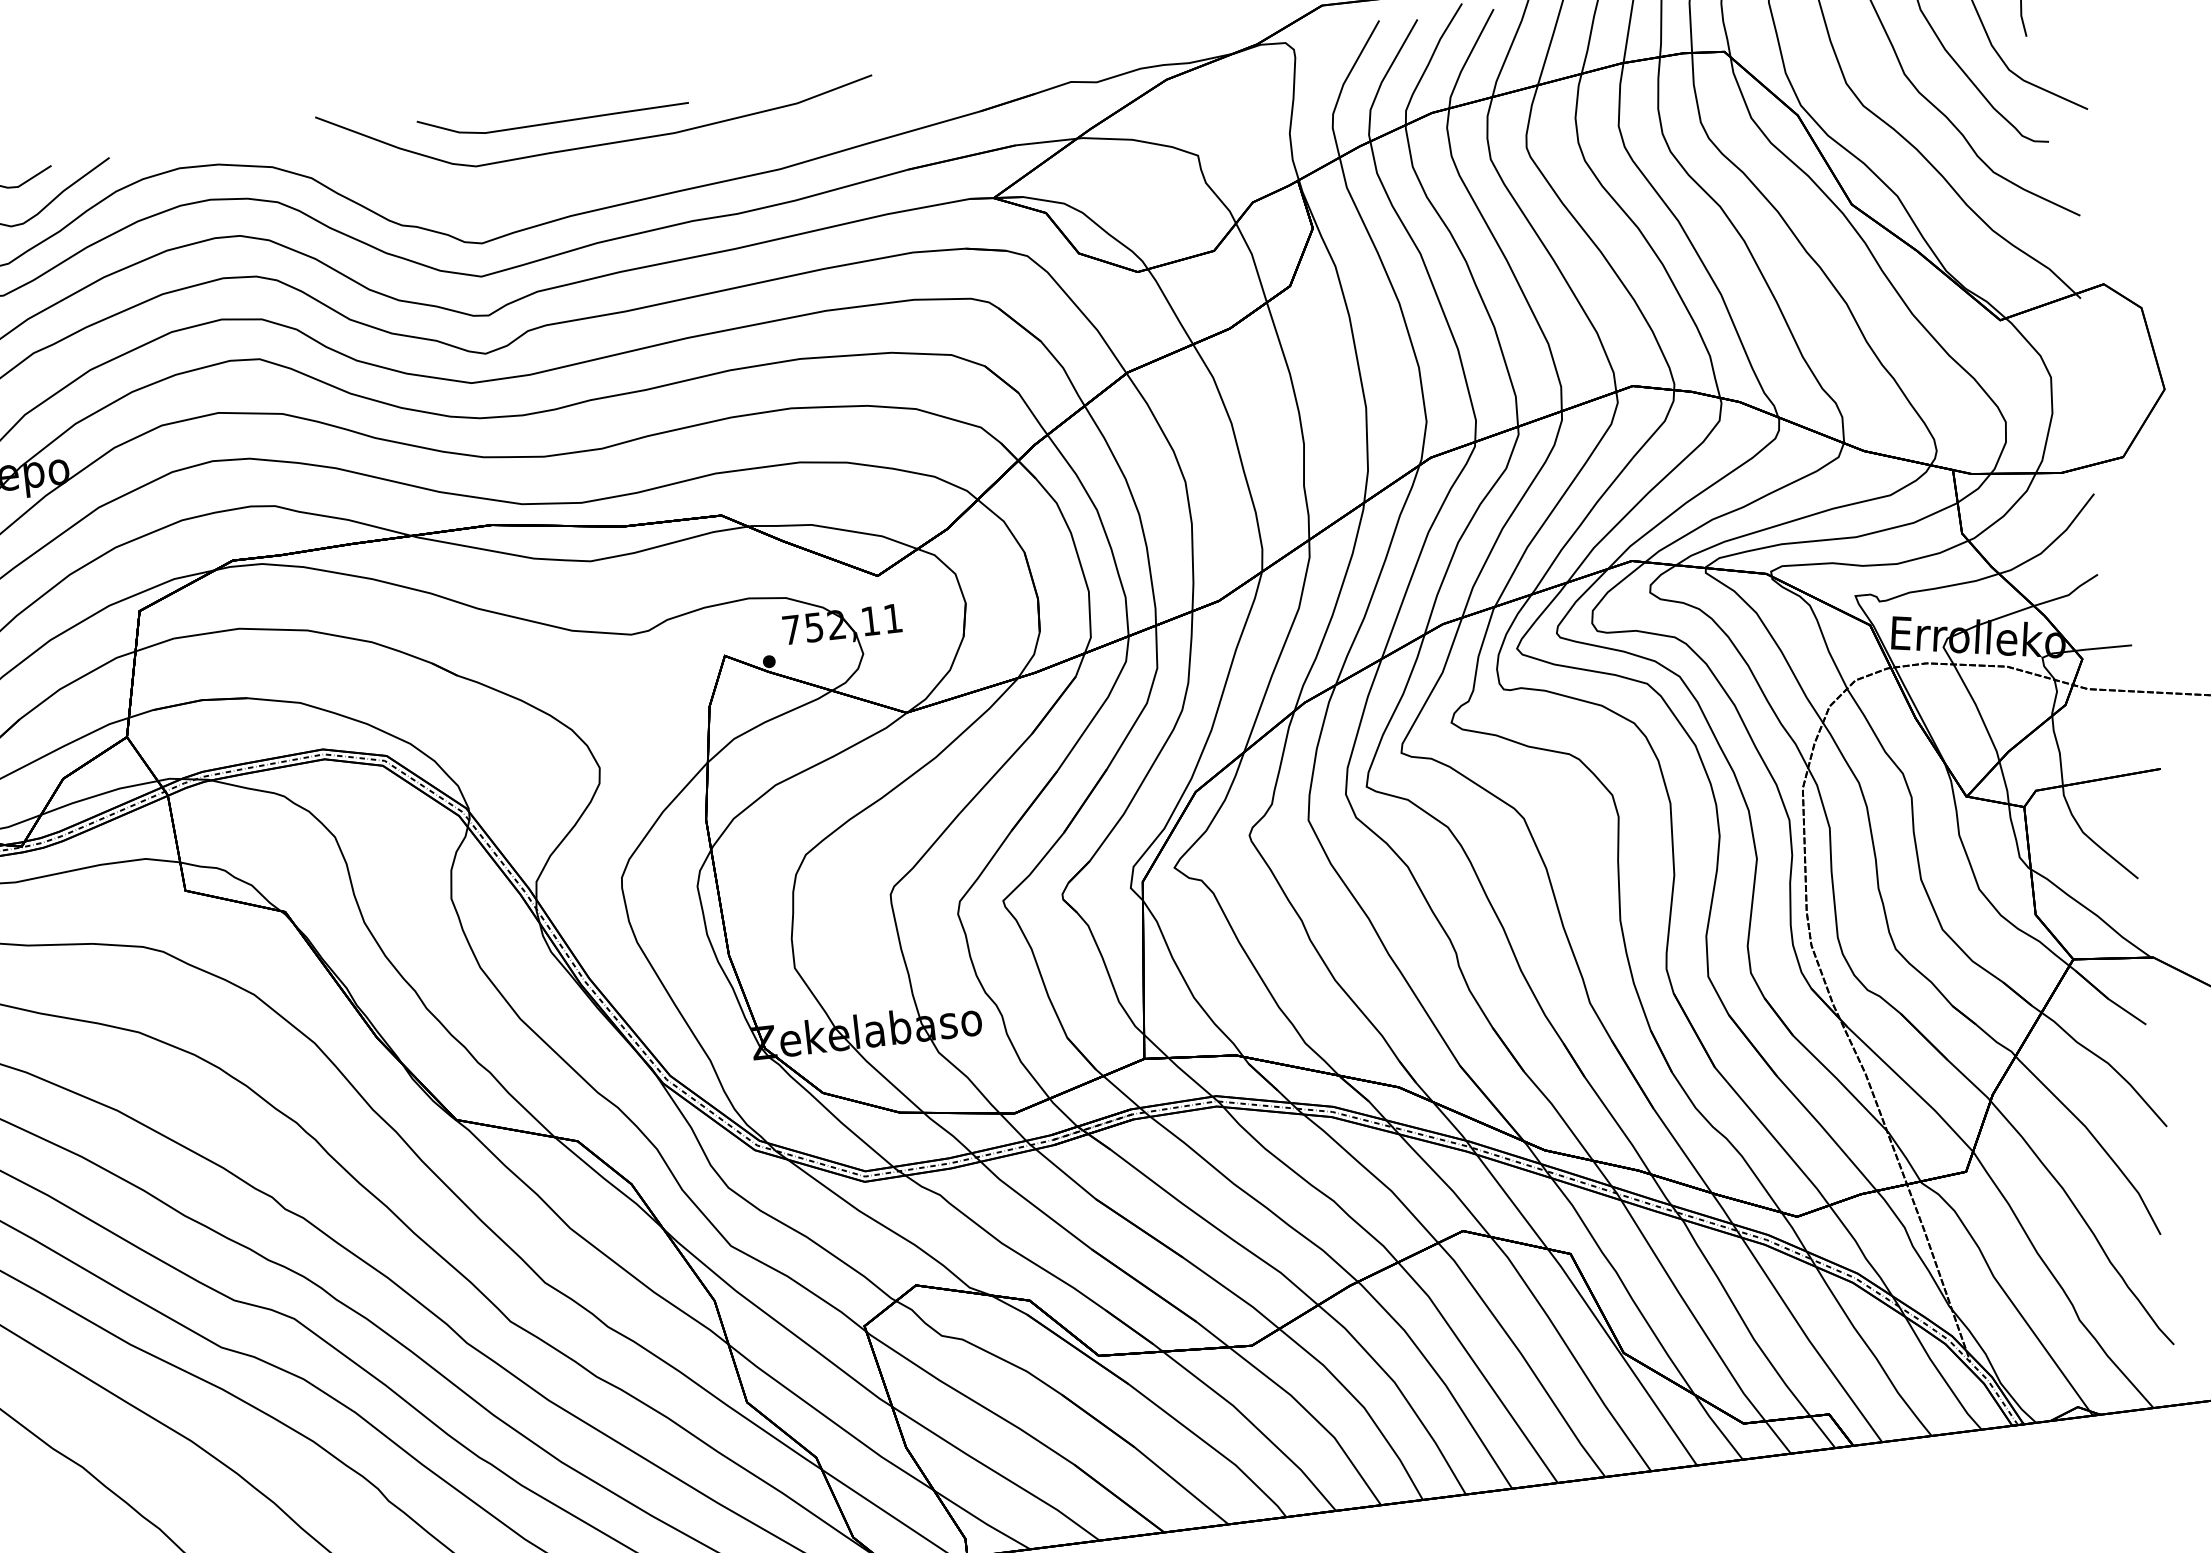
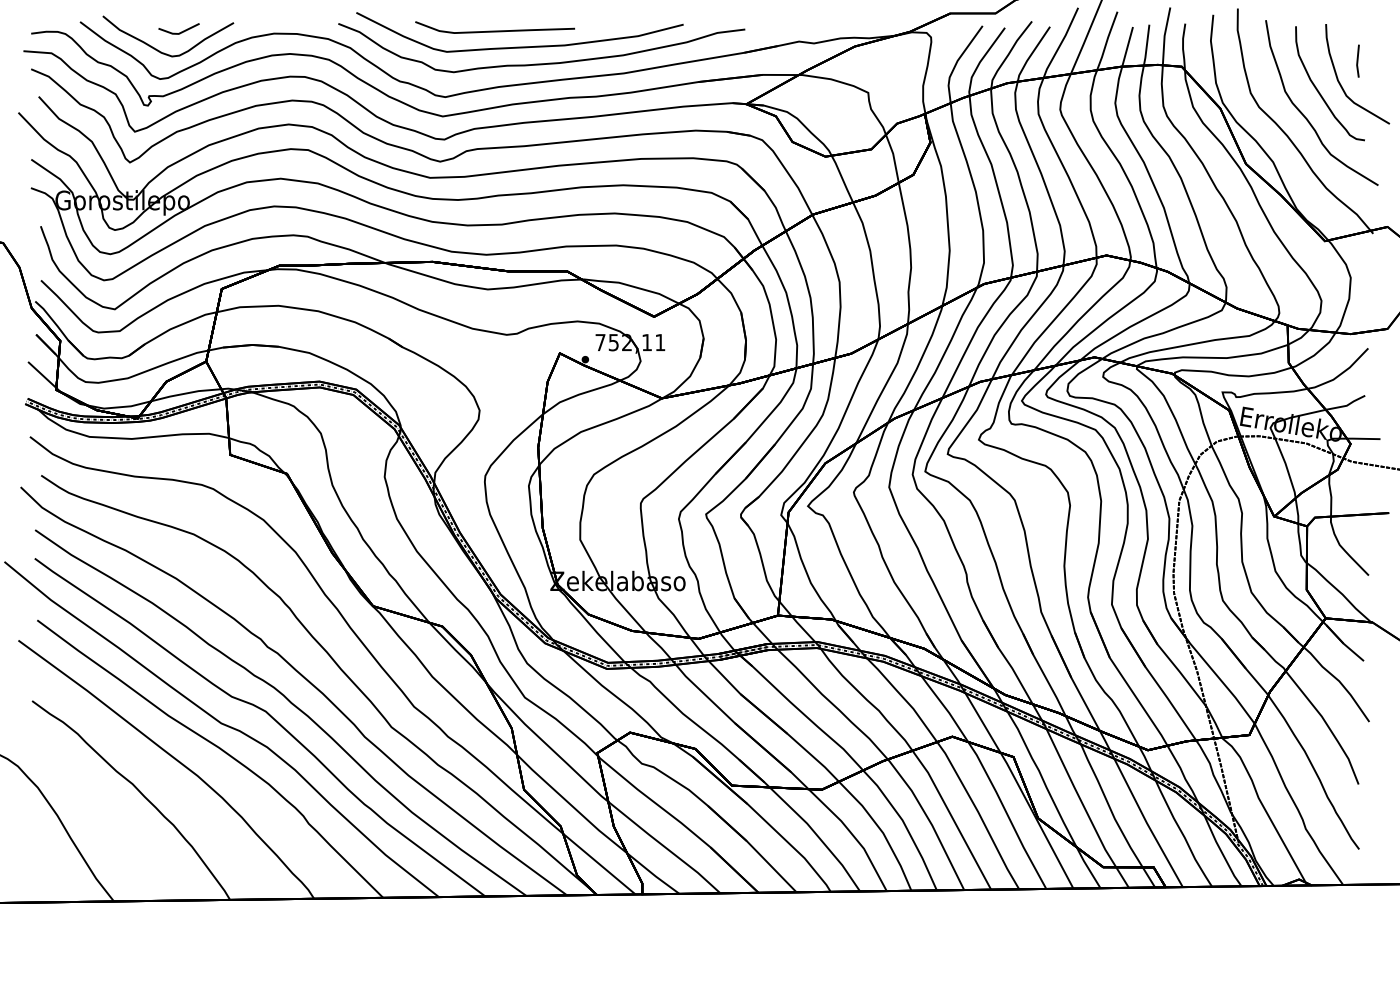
curve: (638, 168) -> (541, 63), added

